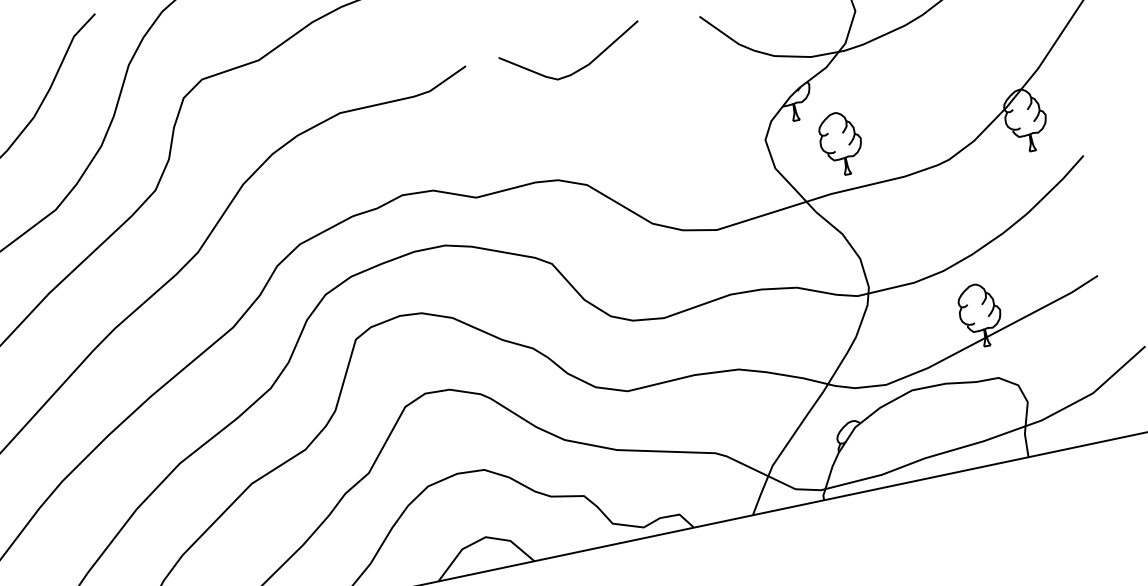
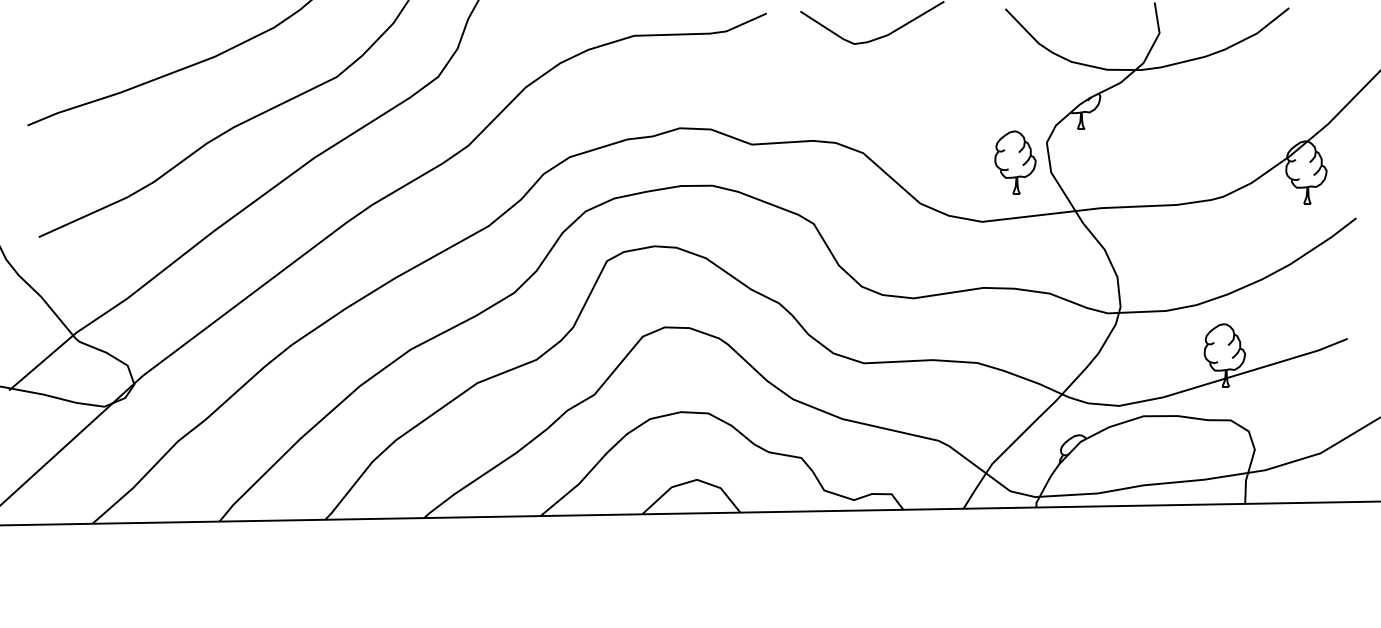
part: (841, 143) -> (1015, 162), moved

